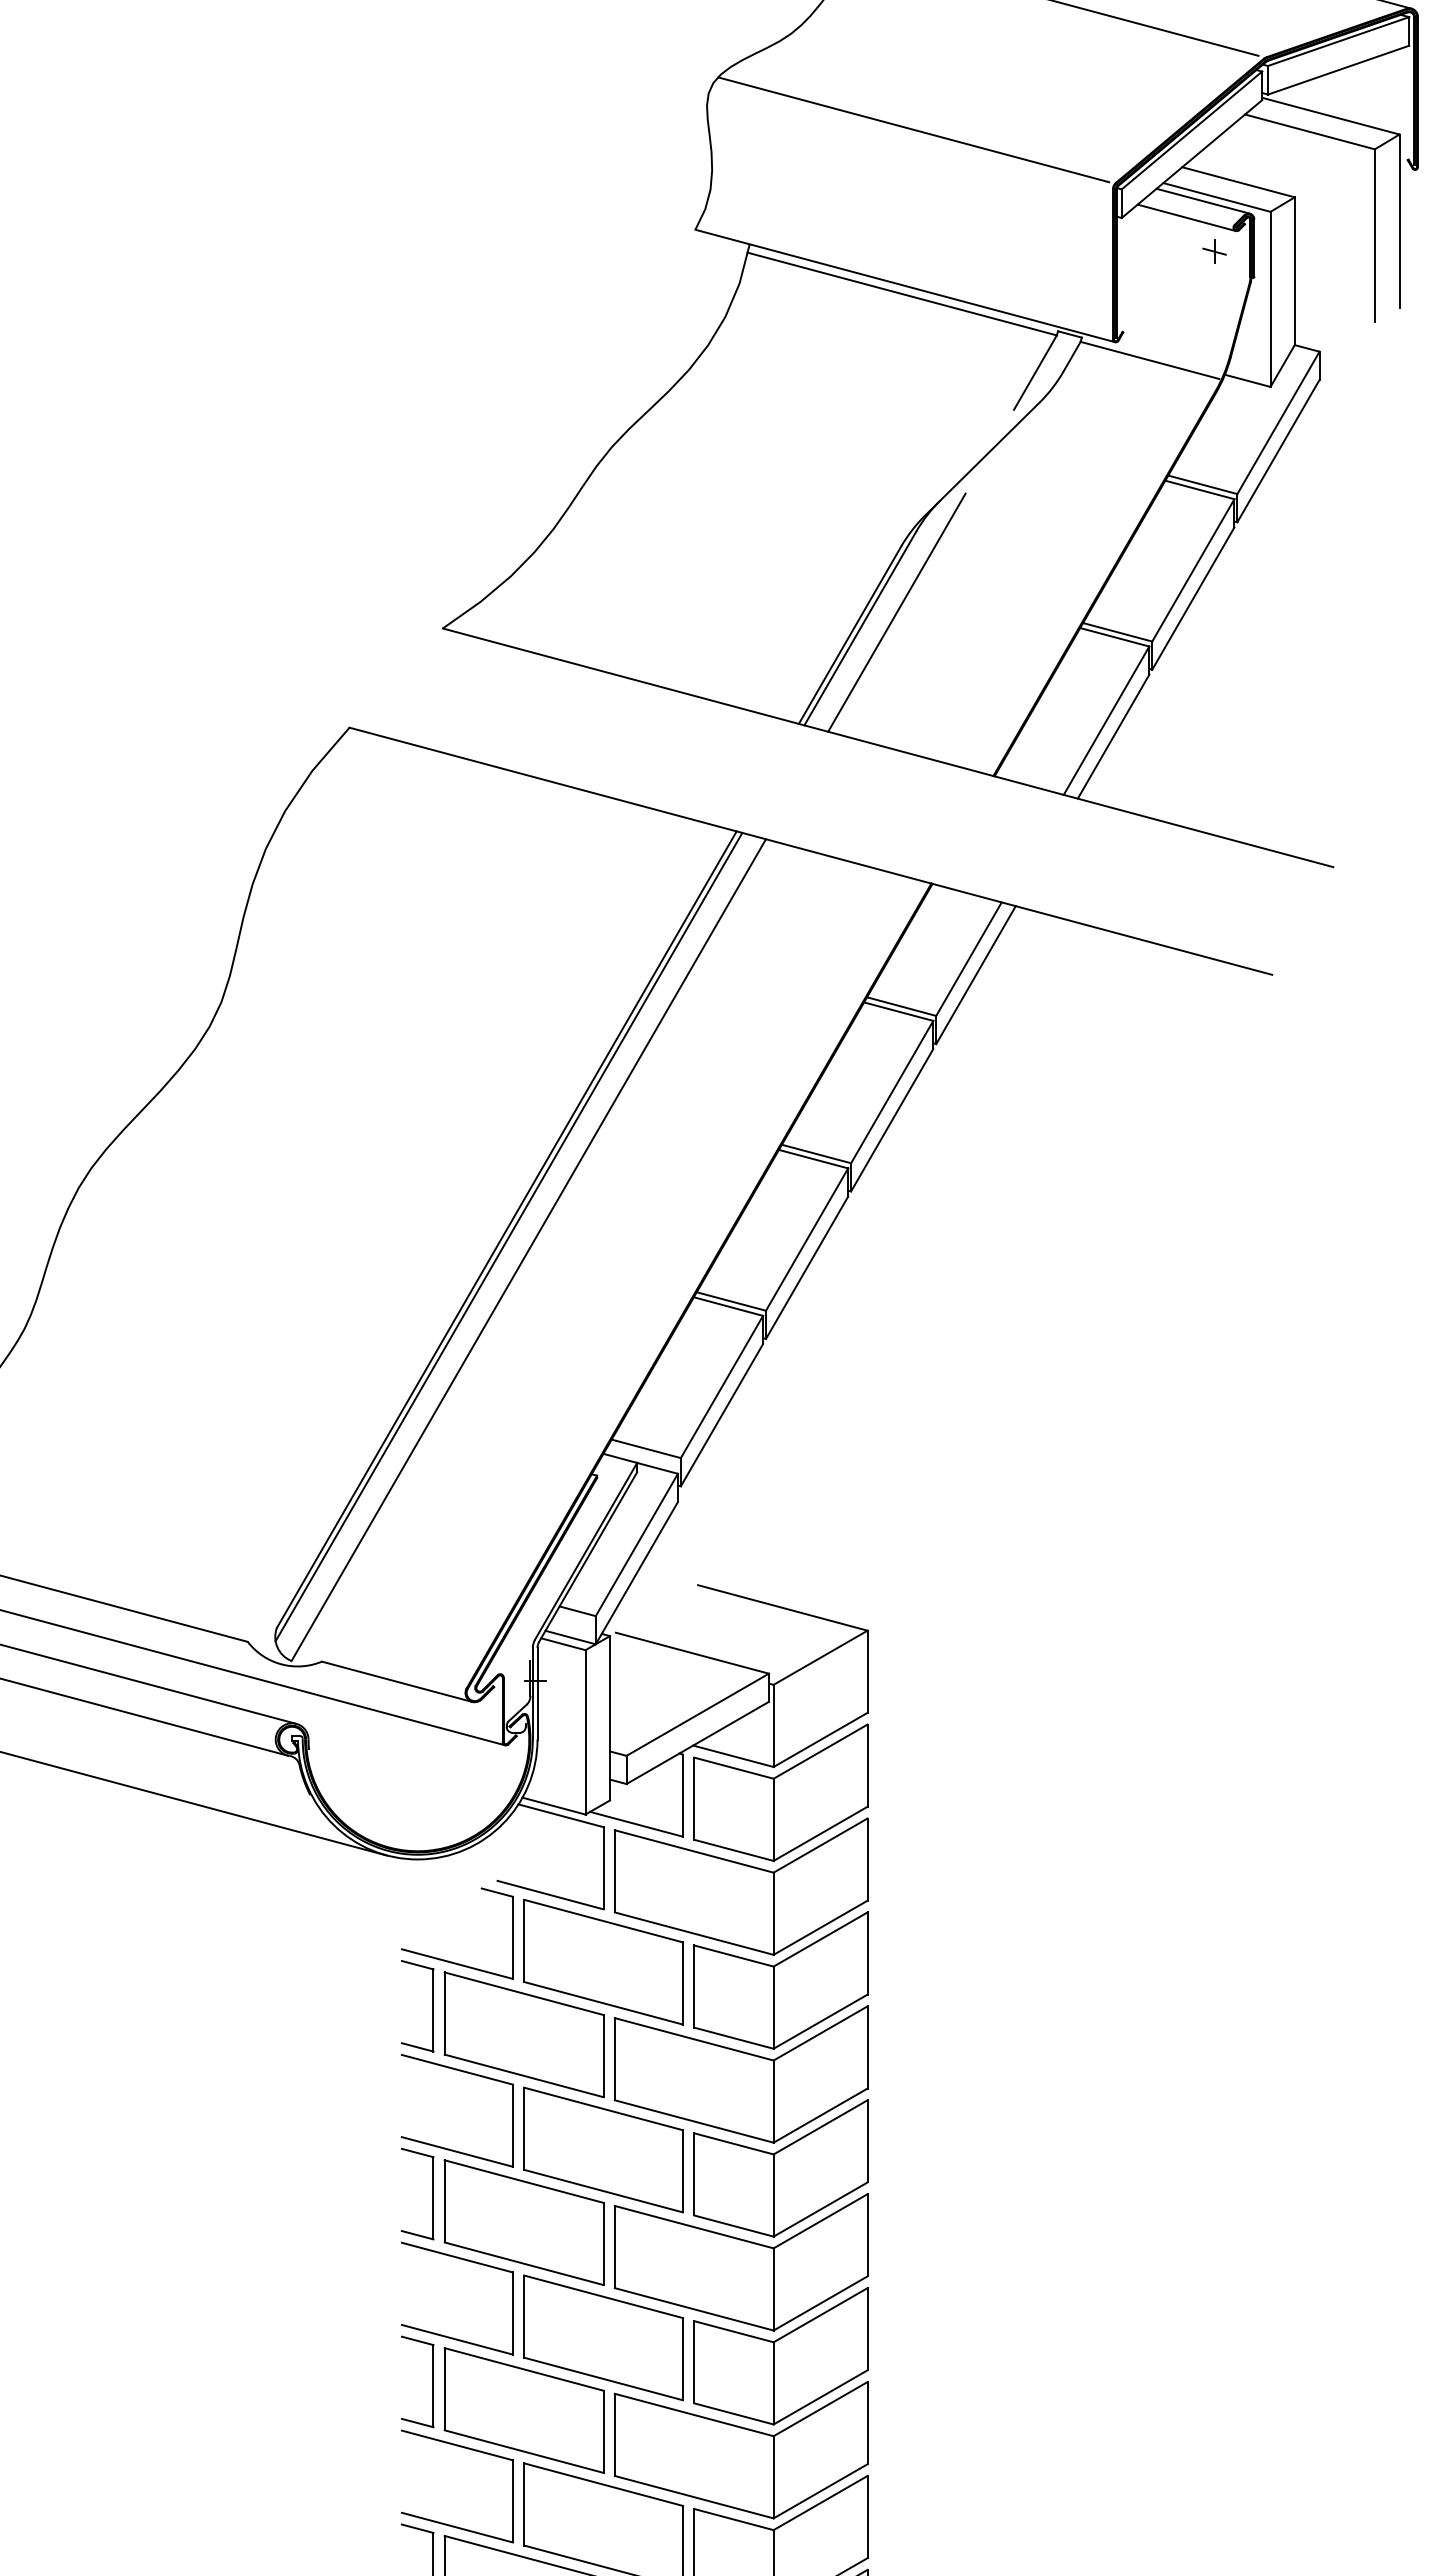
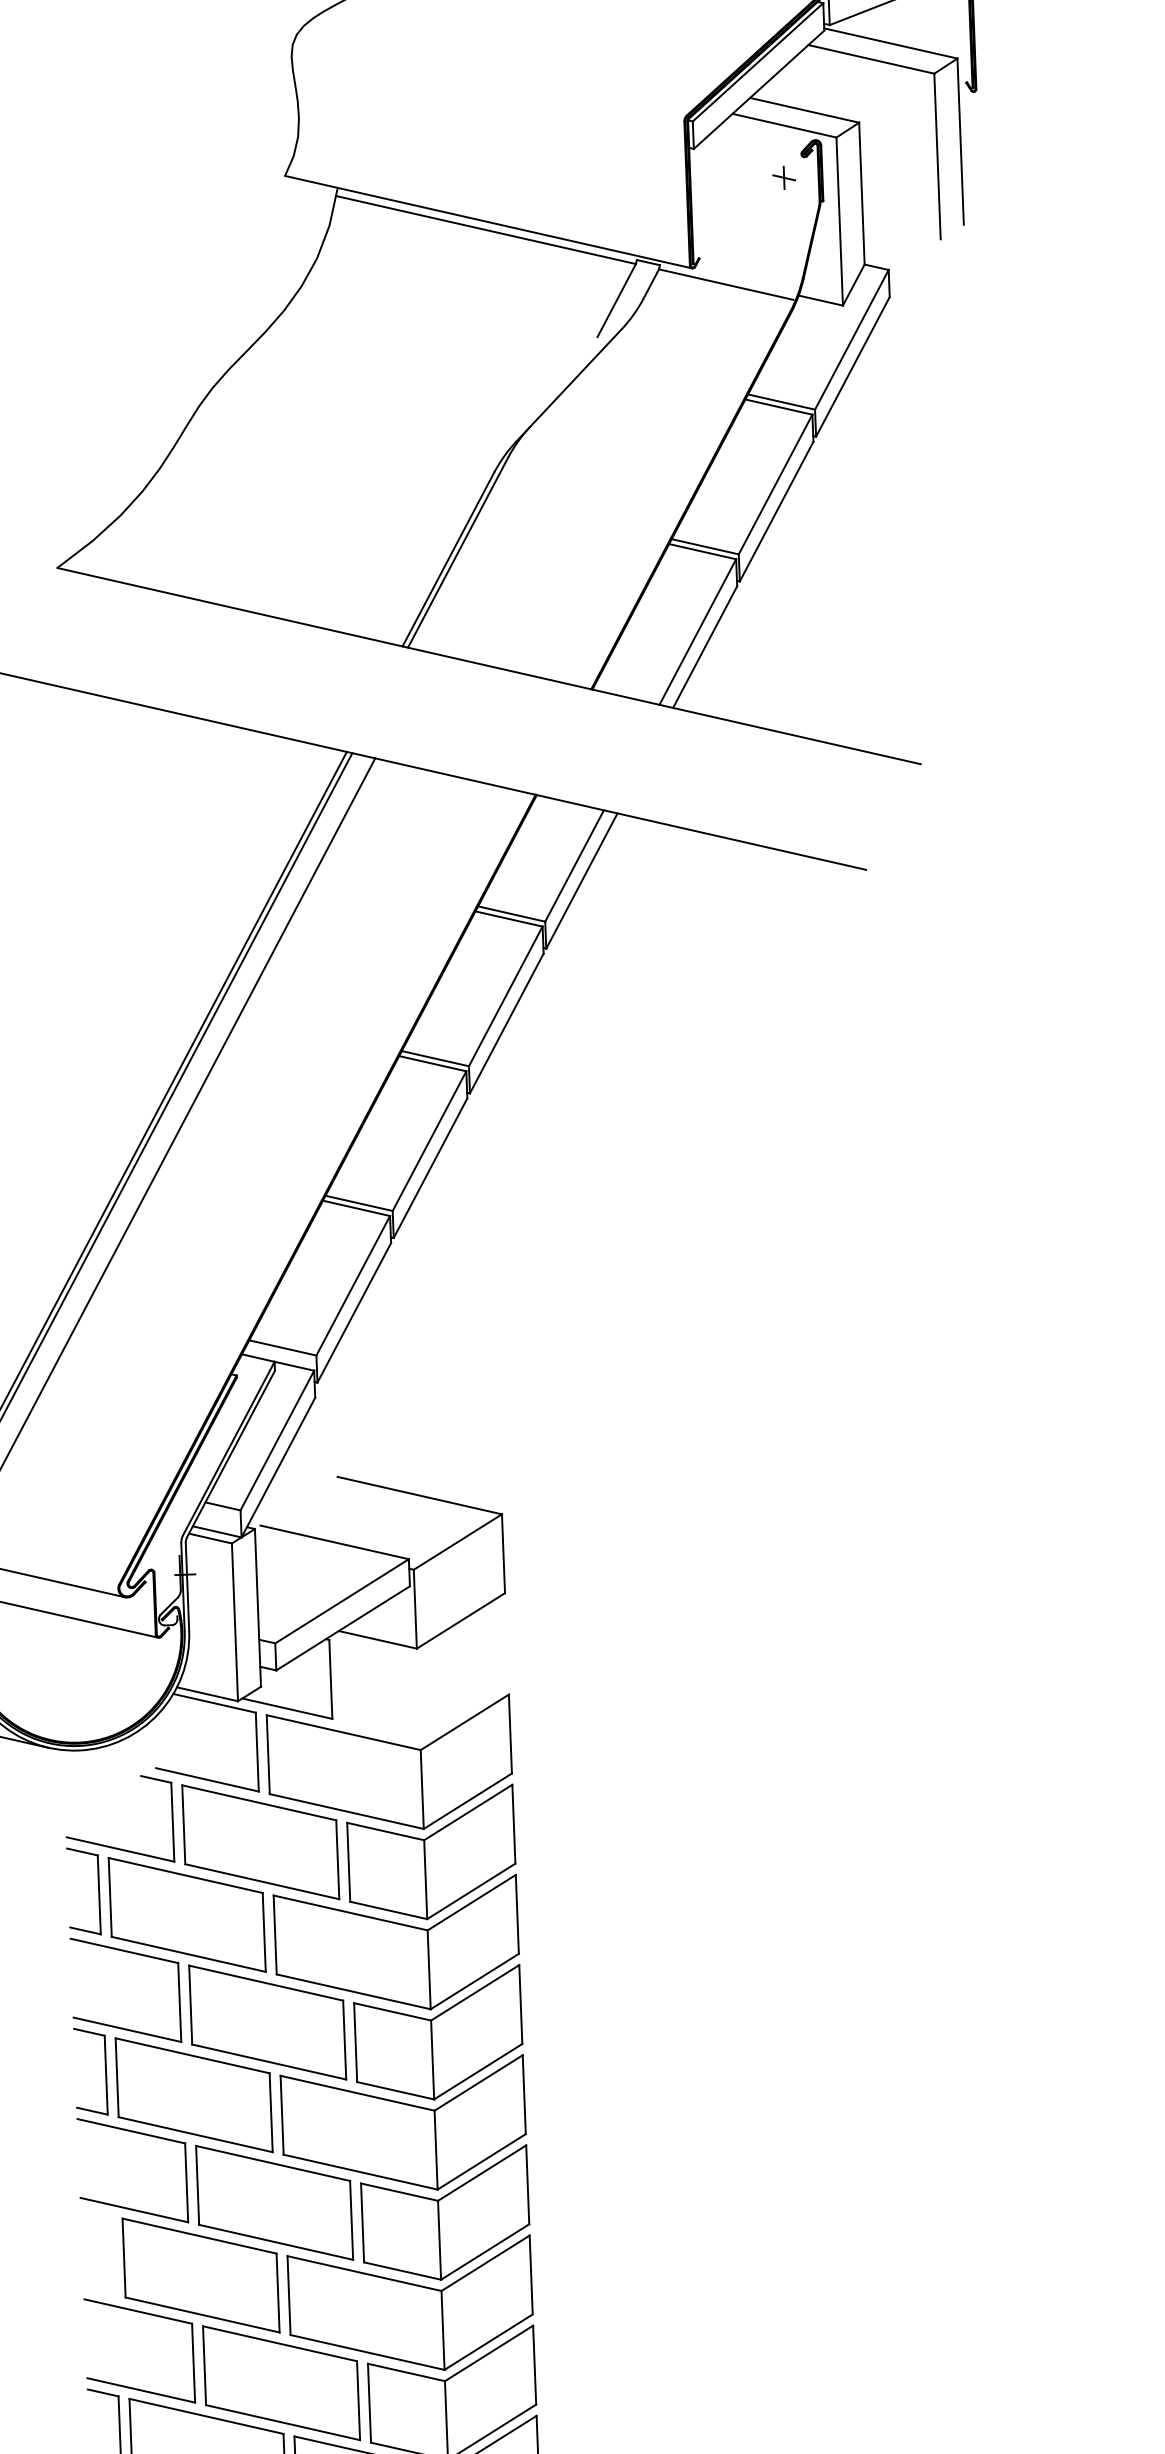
line: (913, 129) -> (490, 71), removed
line: (1203, 200) -> (771, 129), removed
line: (1186, 217) -> (756, 146), removed
line: (896, 612) -> (492, 535), removed
part: (780, 1792) -> (424, 1672), removed
part: (432, 2381) -> (112, 2251), removed

